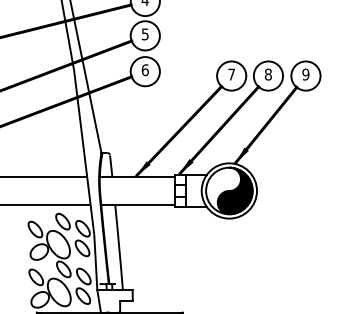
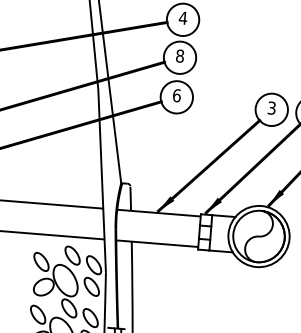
text: (144, 34) -> (179, 56), 5 -> 8
text: (231, 74) -> (271, 108), 7 -> 3
fill: (234, 190) -> (264, 236), removed

